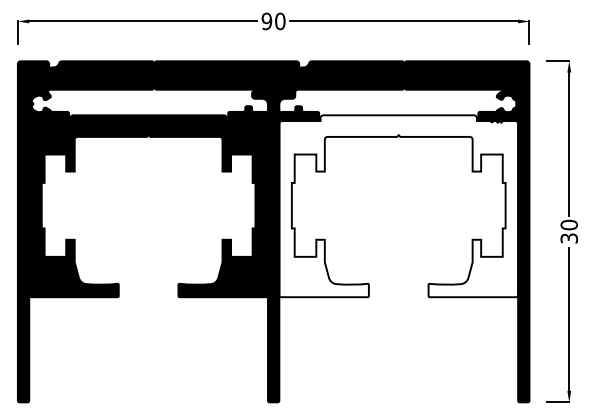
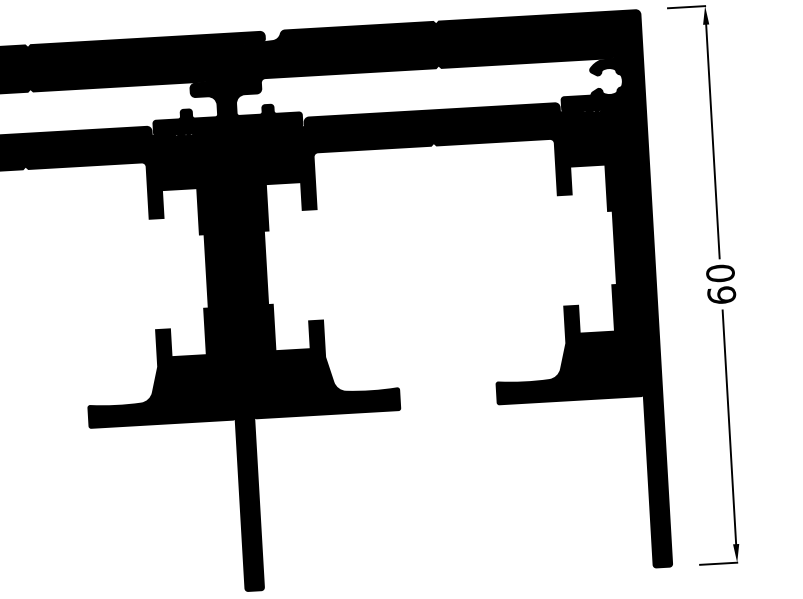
fill: (398, 206) -> (440, 259), added
text: (569, 238) -> (722, 295), 30 -> 60

